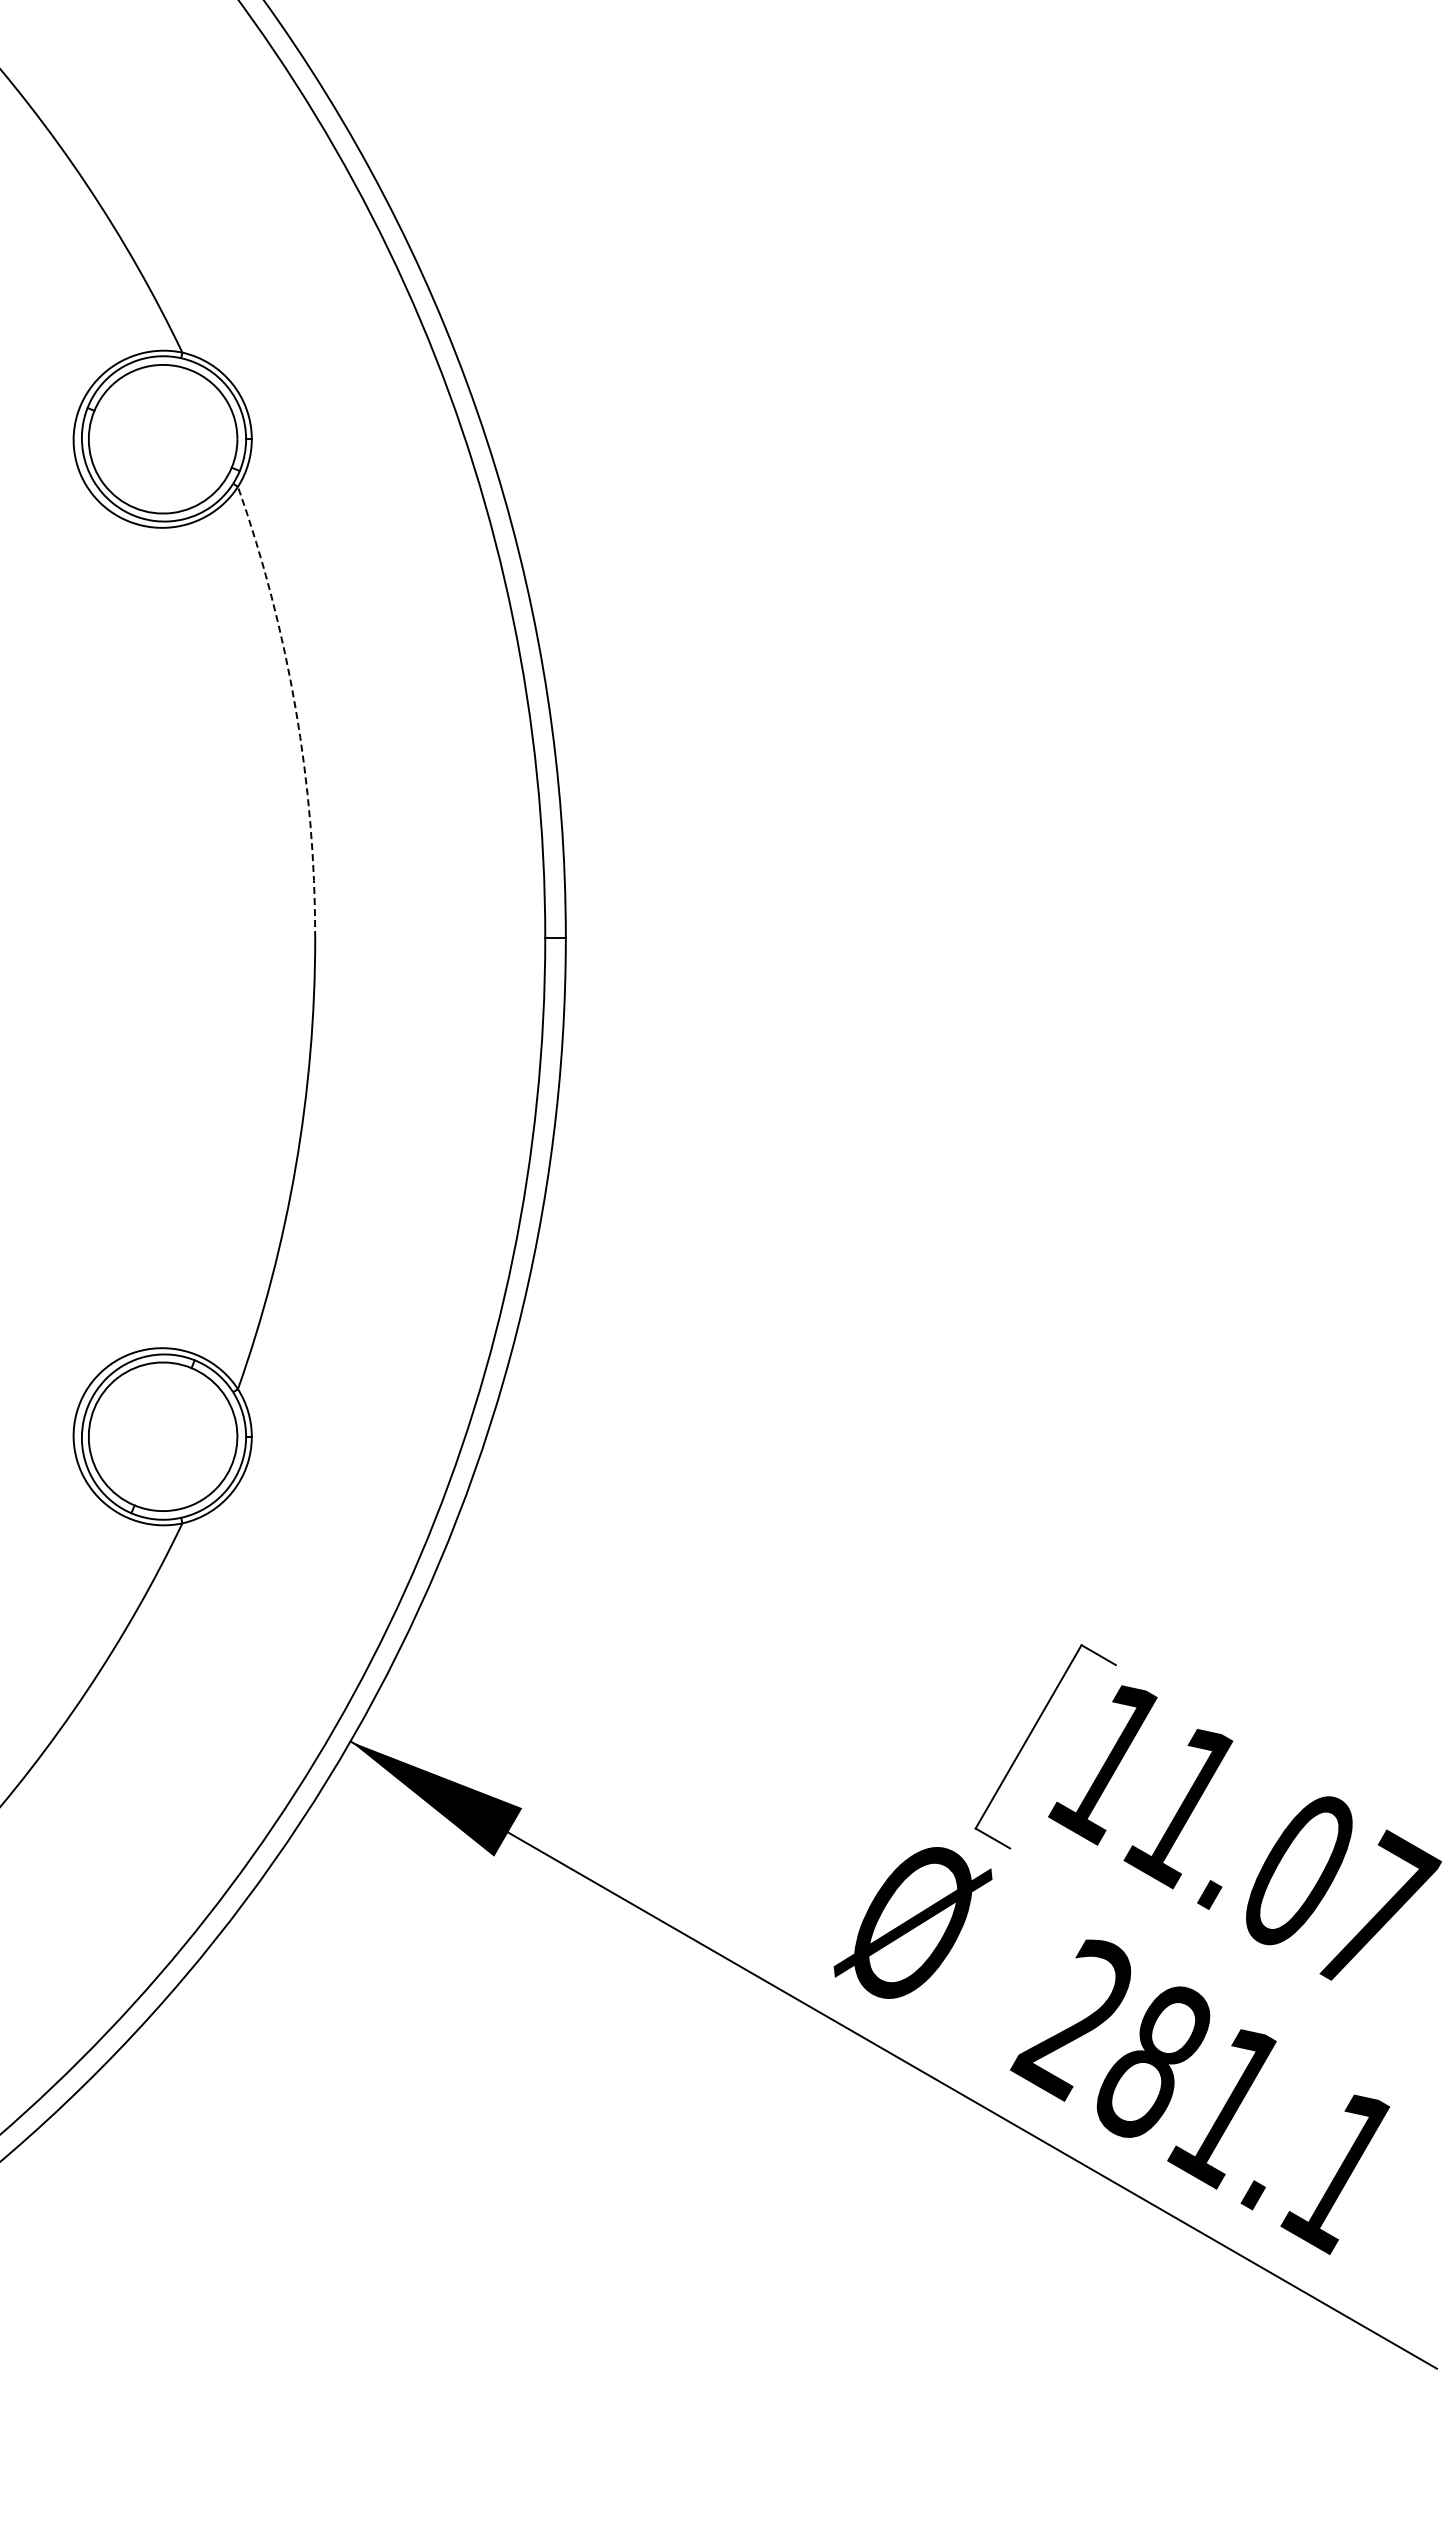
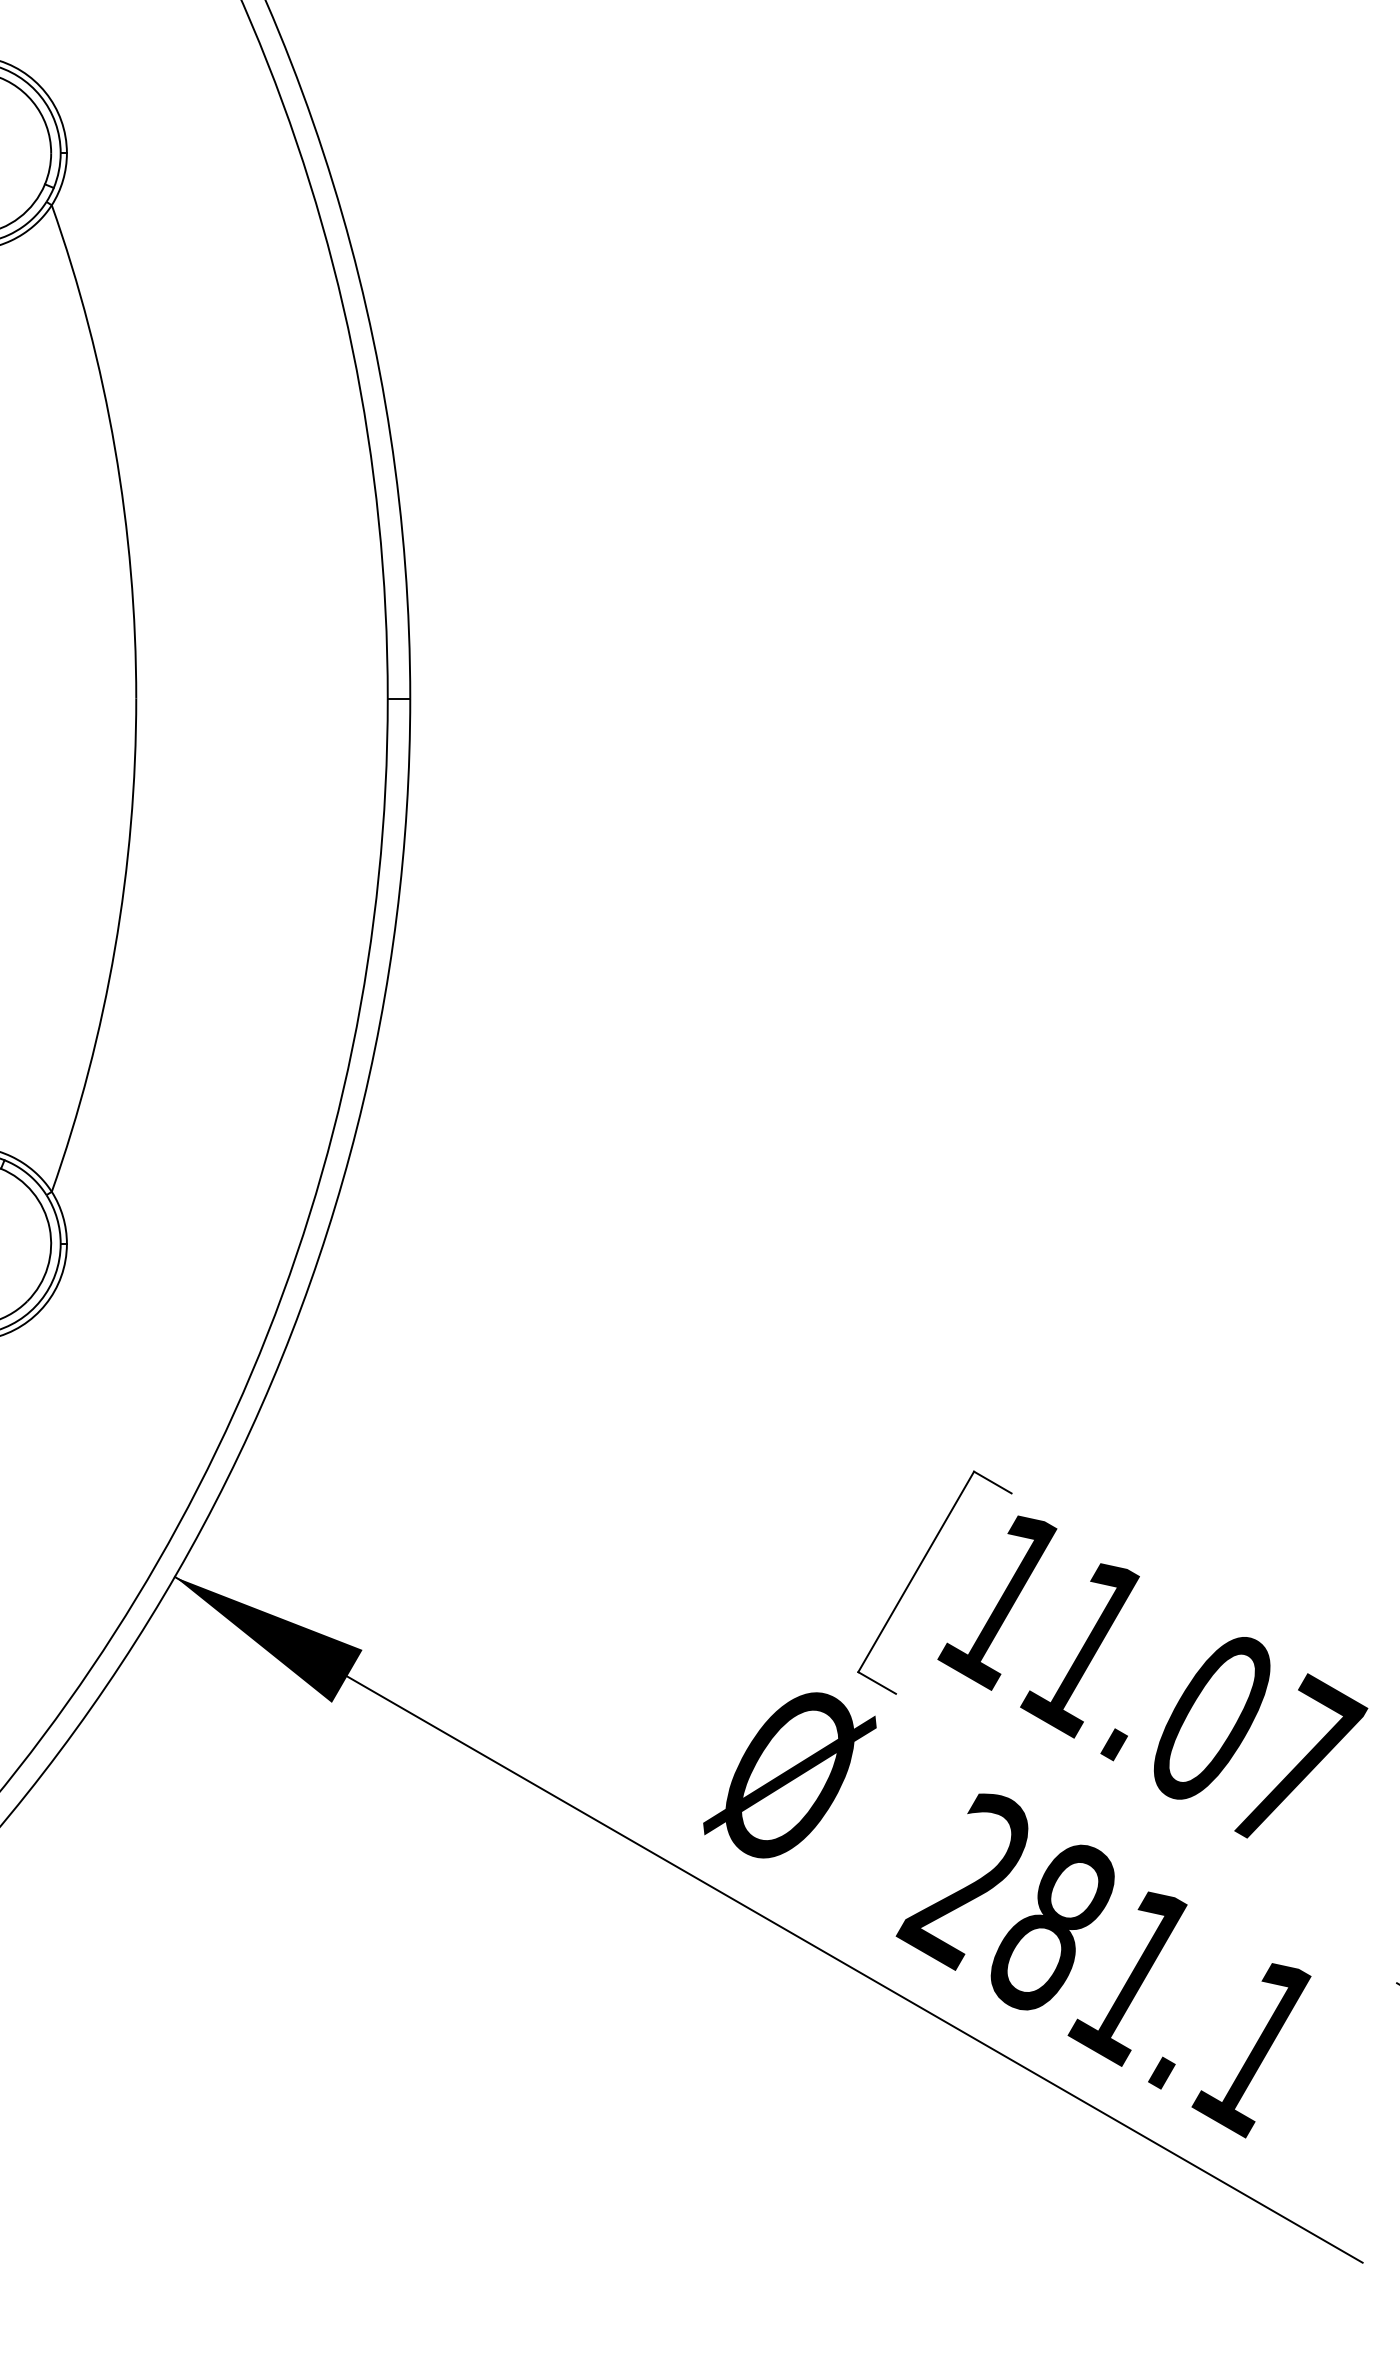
arc: (295, 709) -> (114, 448), dashed -> solid

